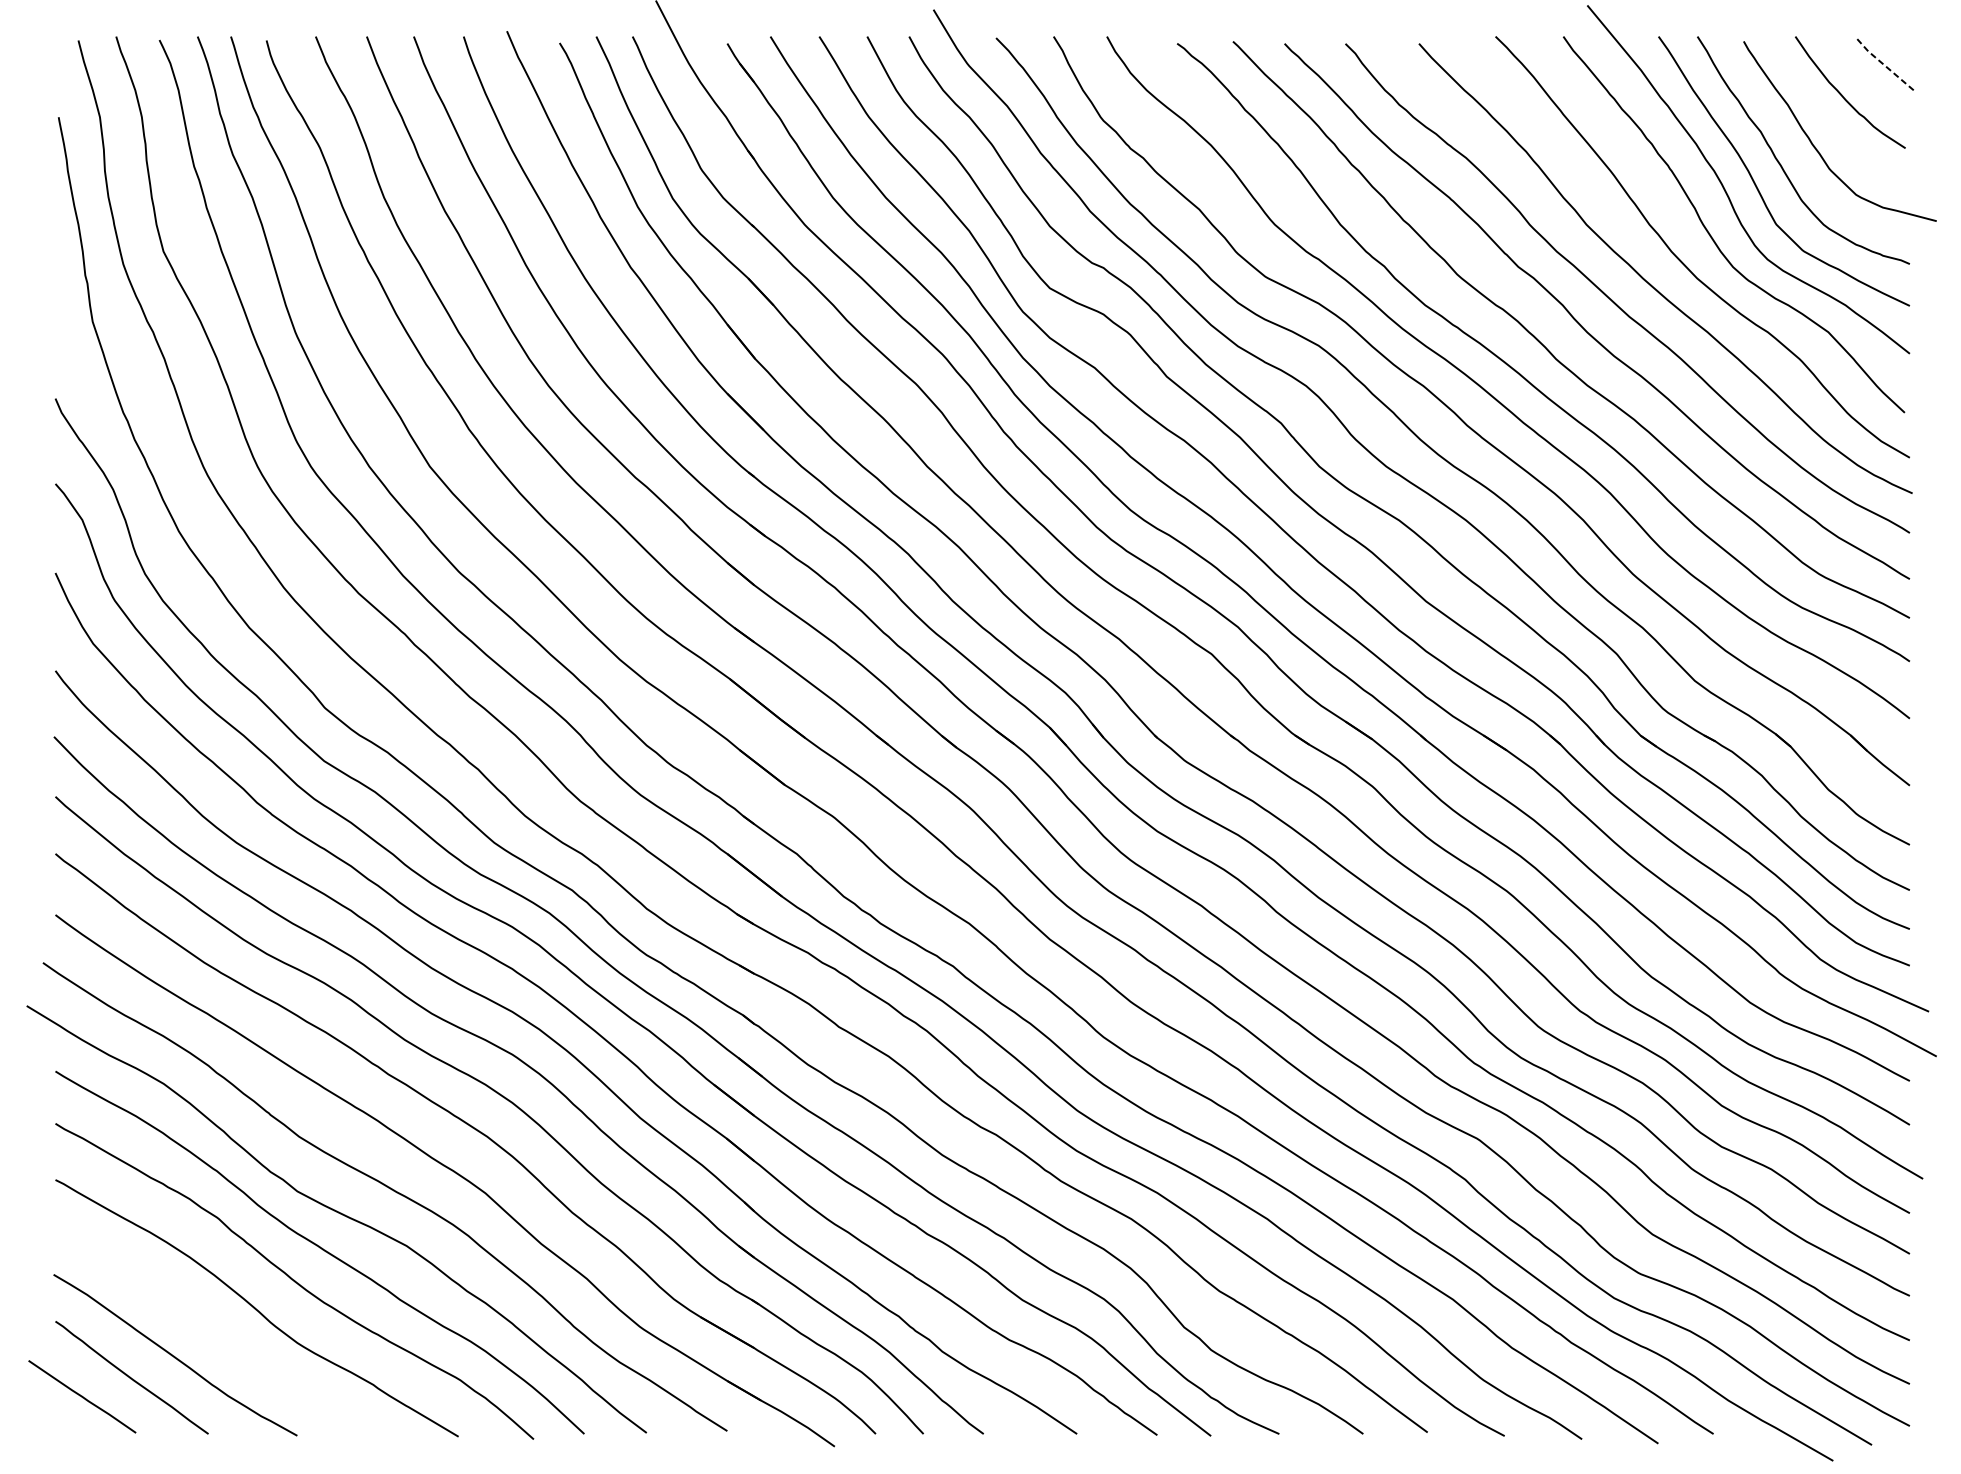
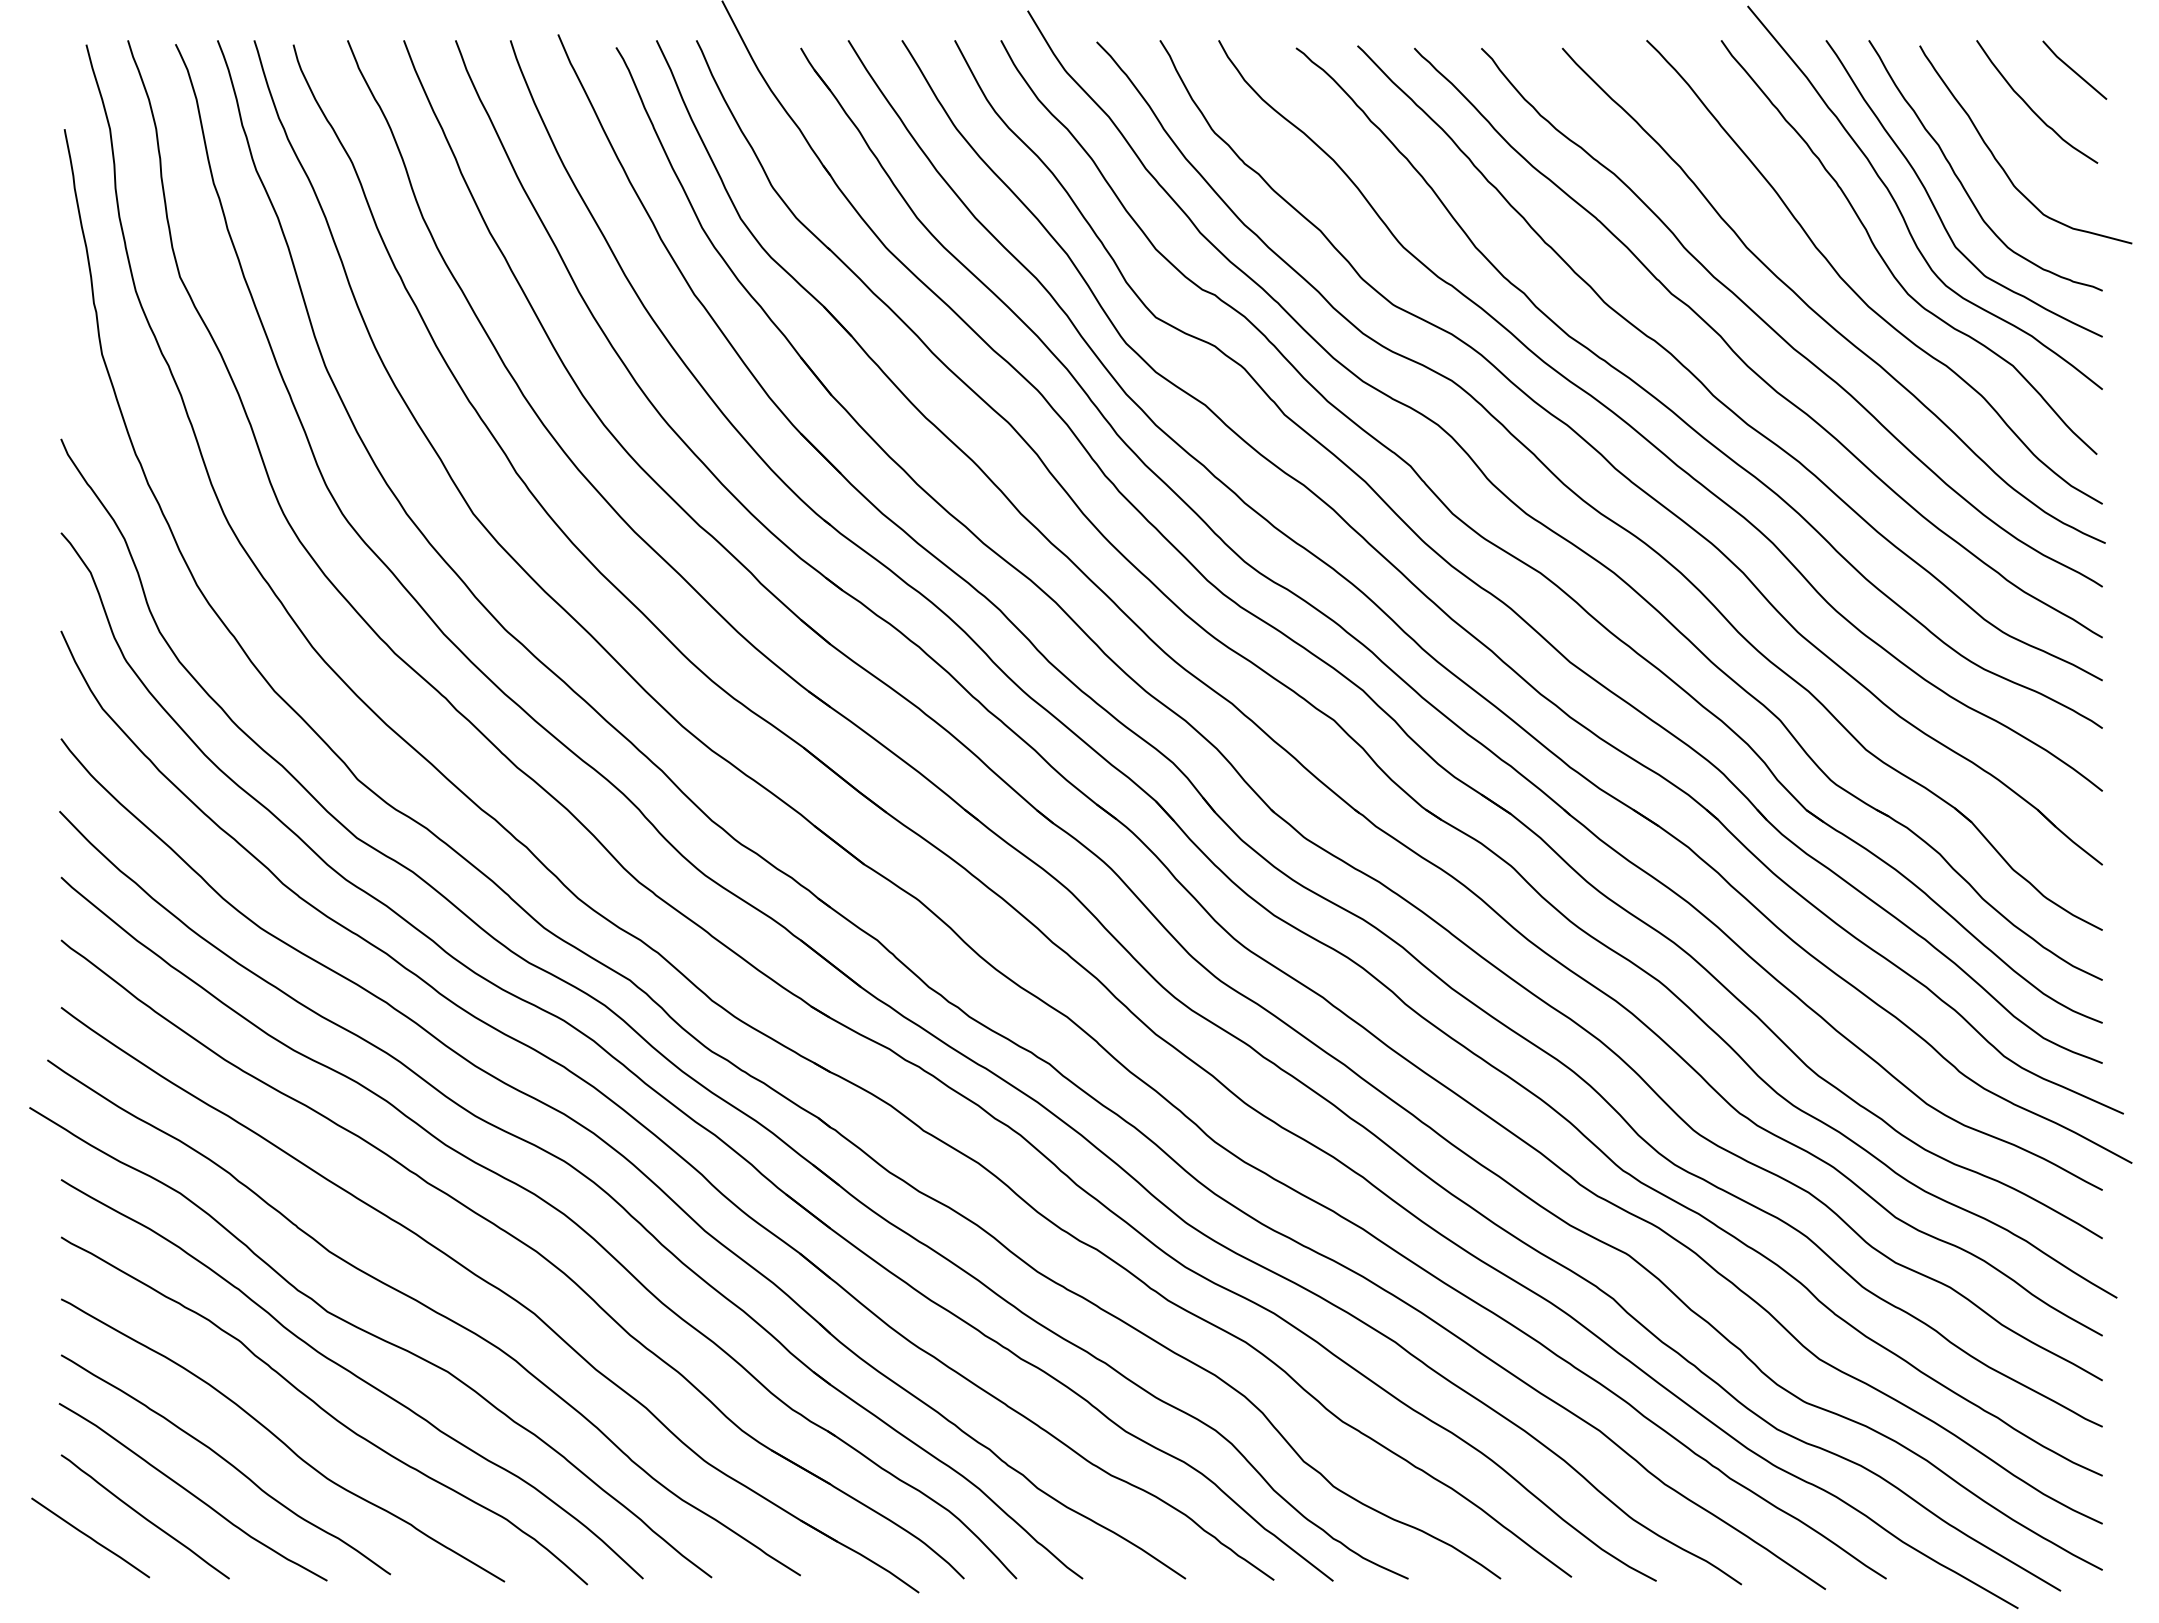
line: (1883, 63) -> (2073, 70), dashed -> solid
curve: (205, 1328) -> (226, 1462), added

